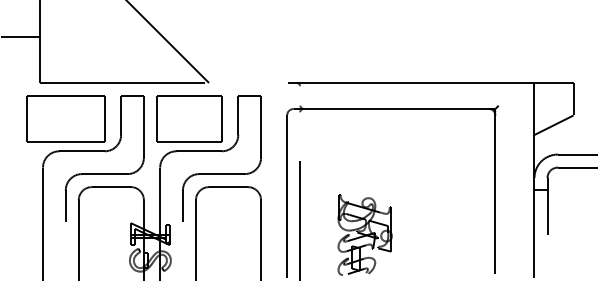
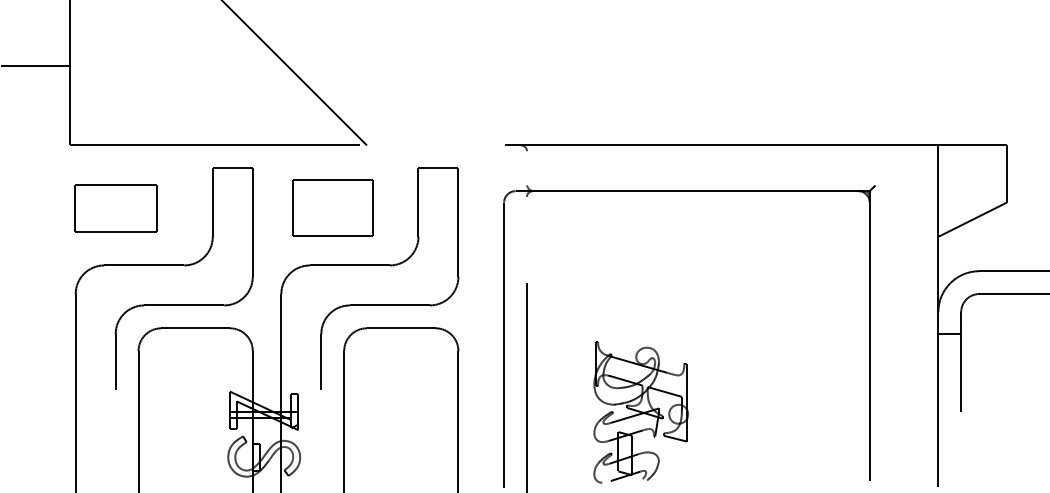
part: (65, 118) -> (115, 207), size x0.6
part: (189, 118) -> (332, 207), size x0.7

